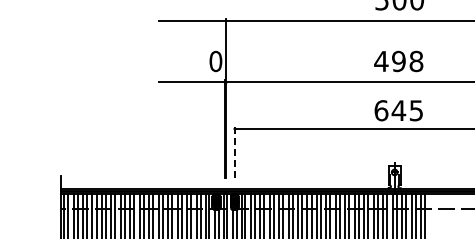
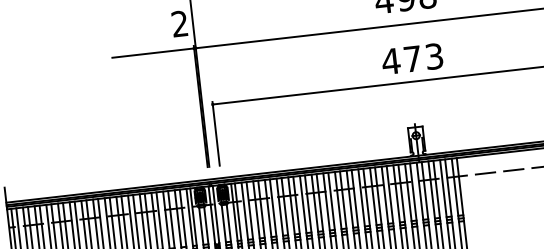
text: (215, 61) -> (179, 24), 0 -> 2
text: (398, 110) -> (412, 58), 645 -> 473
line: (234, 152) -> (215, 133), dashed -> solid

